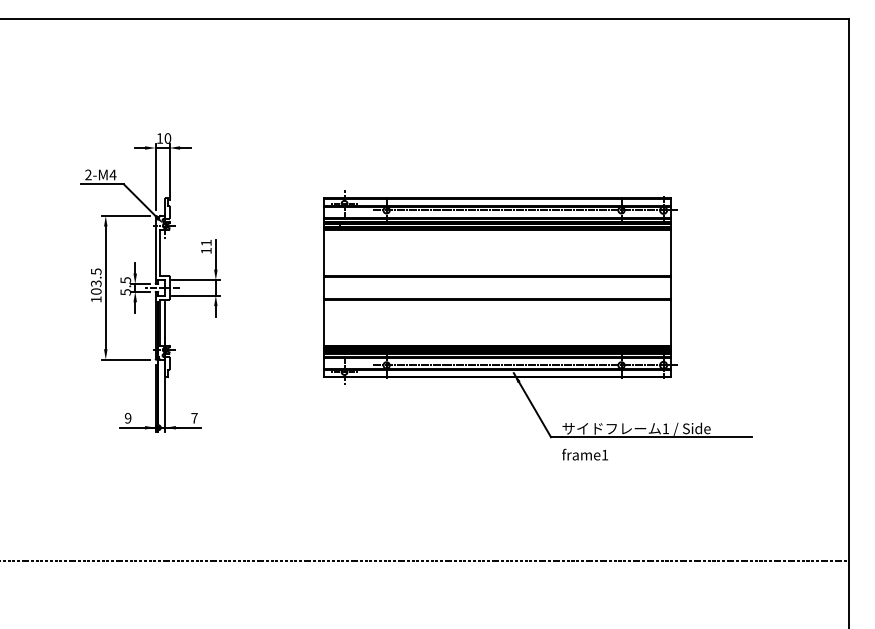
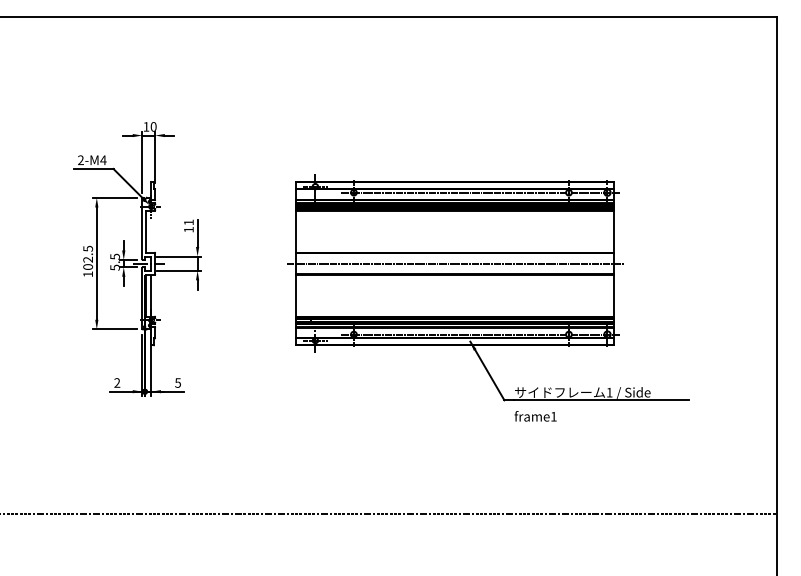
text: (96, 283) -> (88, 259), 103.5 -> 102.5
line: (496, 287) -> (454, 263), added
text: (128, 417) -> (117, 382), 9 -> 2
text: (195, 417) -> (178, 382), 7 -> 5

